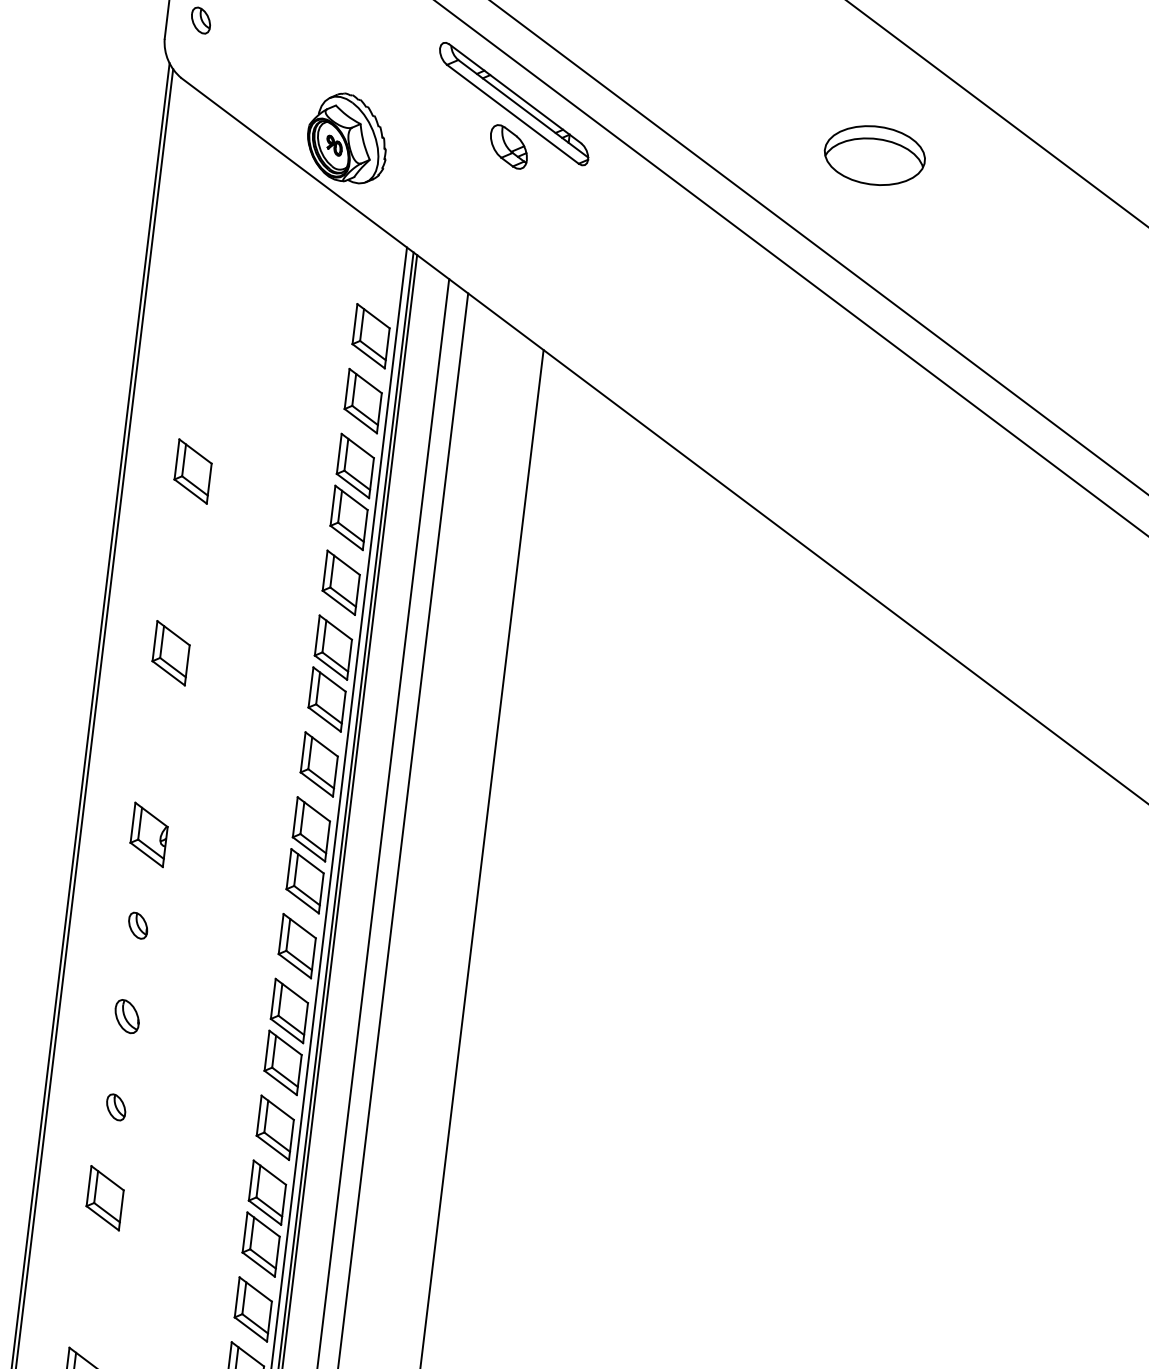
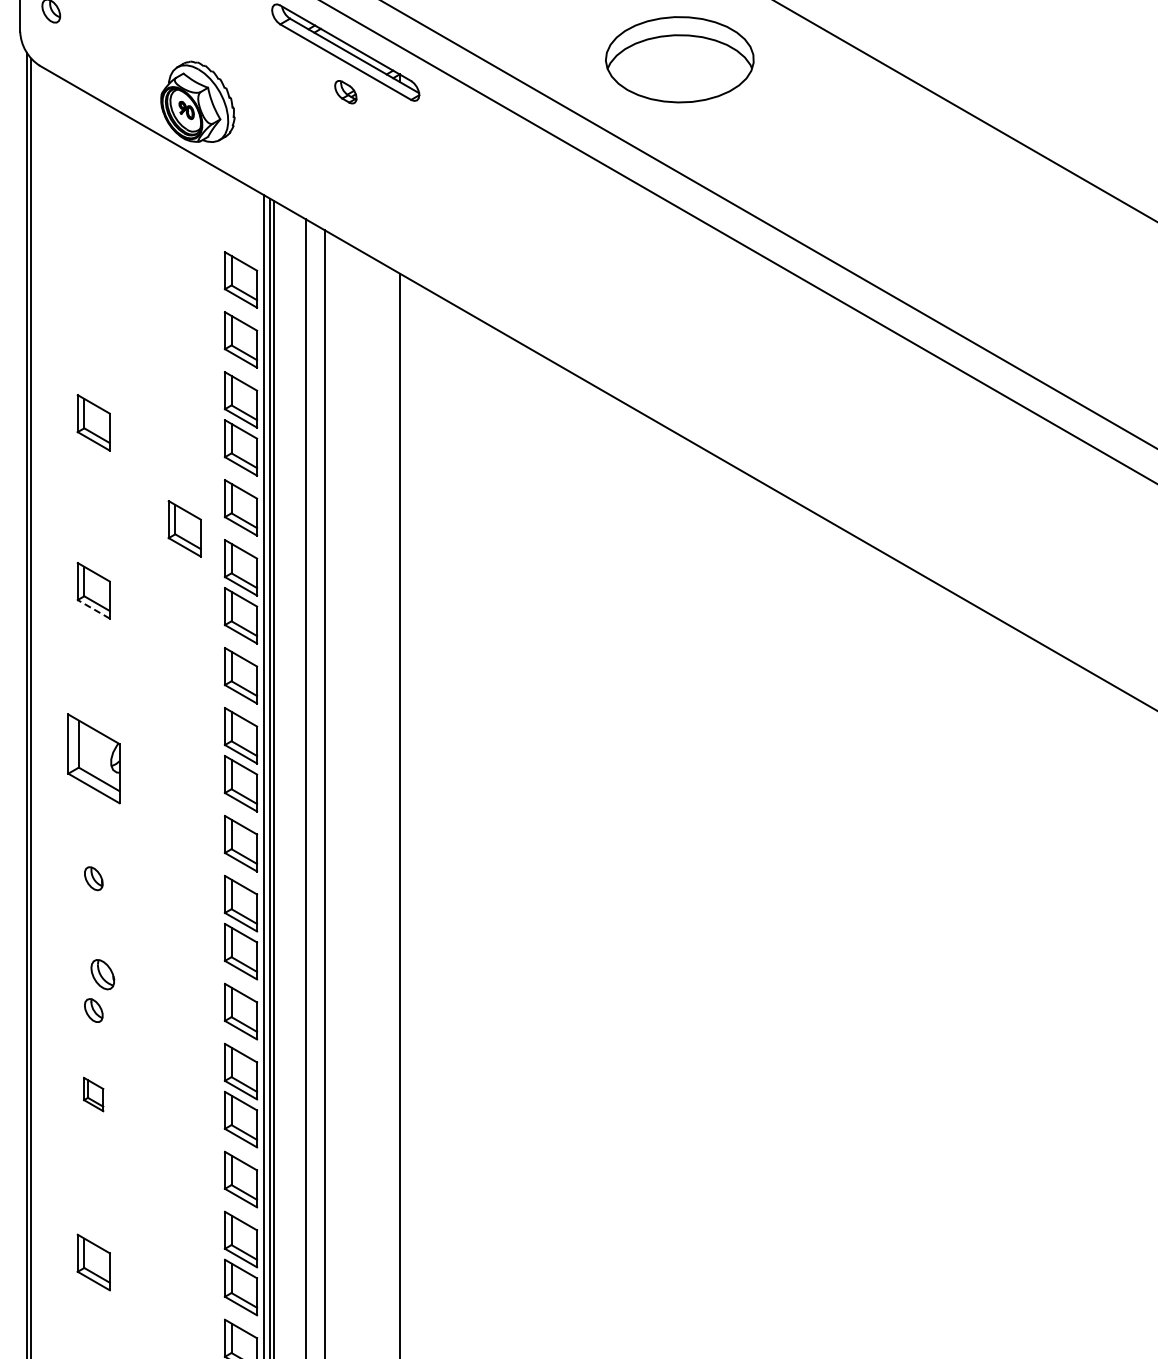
part: (508, 146) -> (345, 91), size x0.6
part: (875, 155) -> (680, 59), size x1.6
part: (277, 597) -> (184, 528), added
line: (168, 673) -> (93, 609), solid -> dashed
part: (148, 834) -> (93, 758), size x1.6
part: (137, 925) -> (93, 878), moved
part: (126, 1016) -> (102, 974), moved
part: (104, 1198) -> (93, 1094), size x0.6

